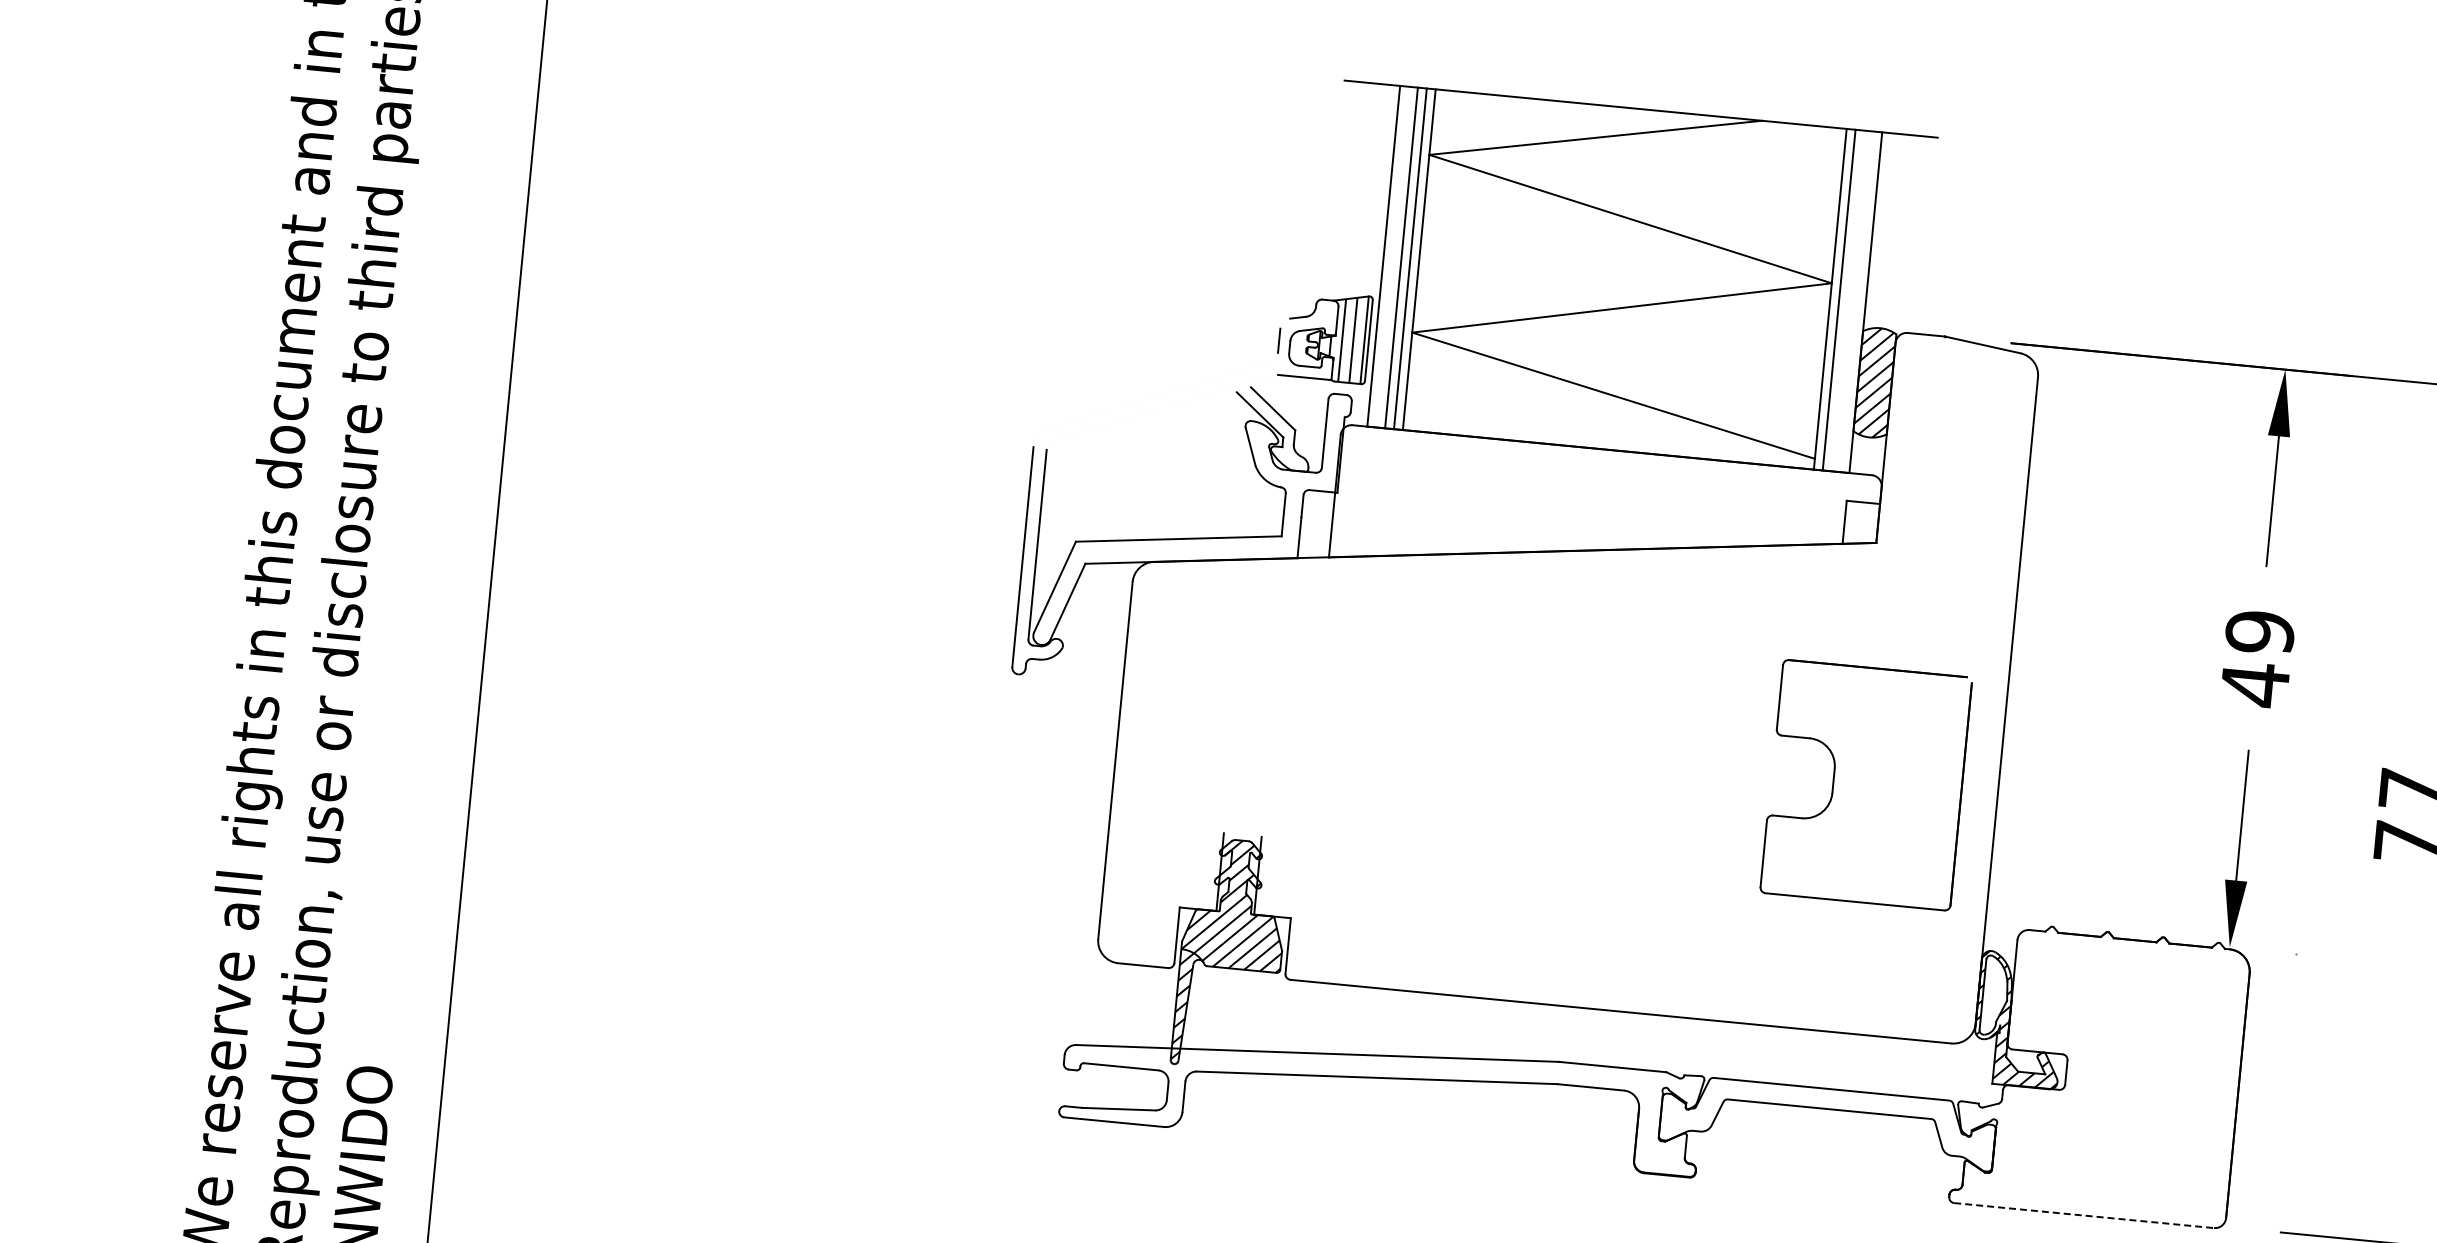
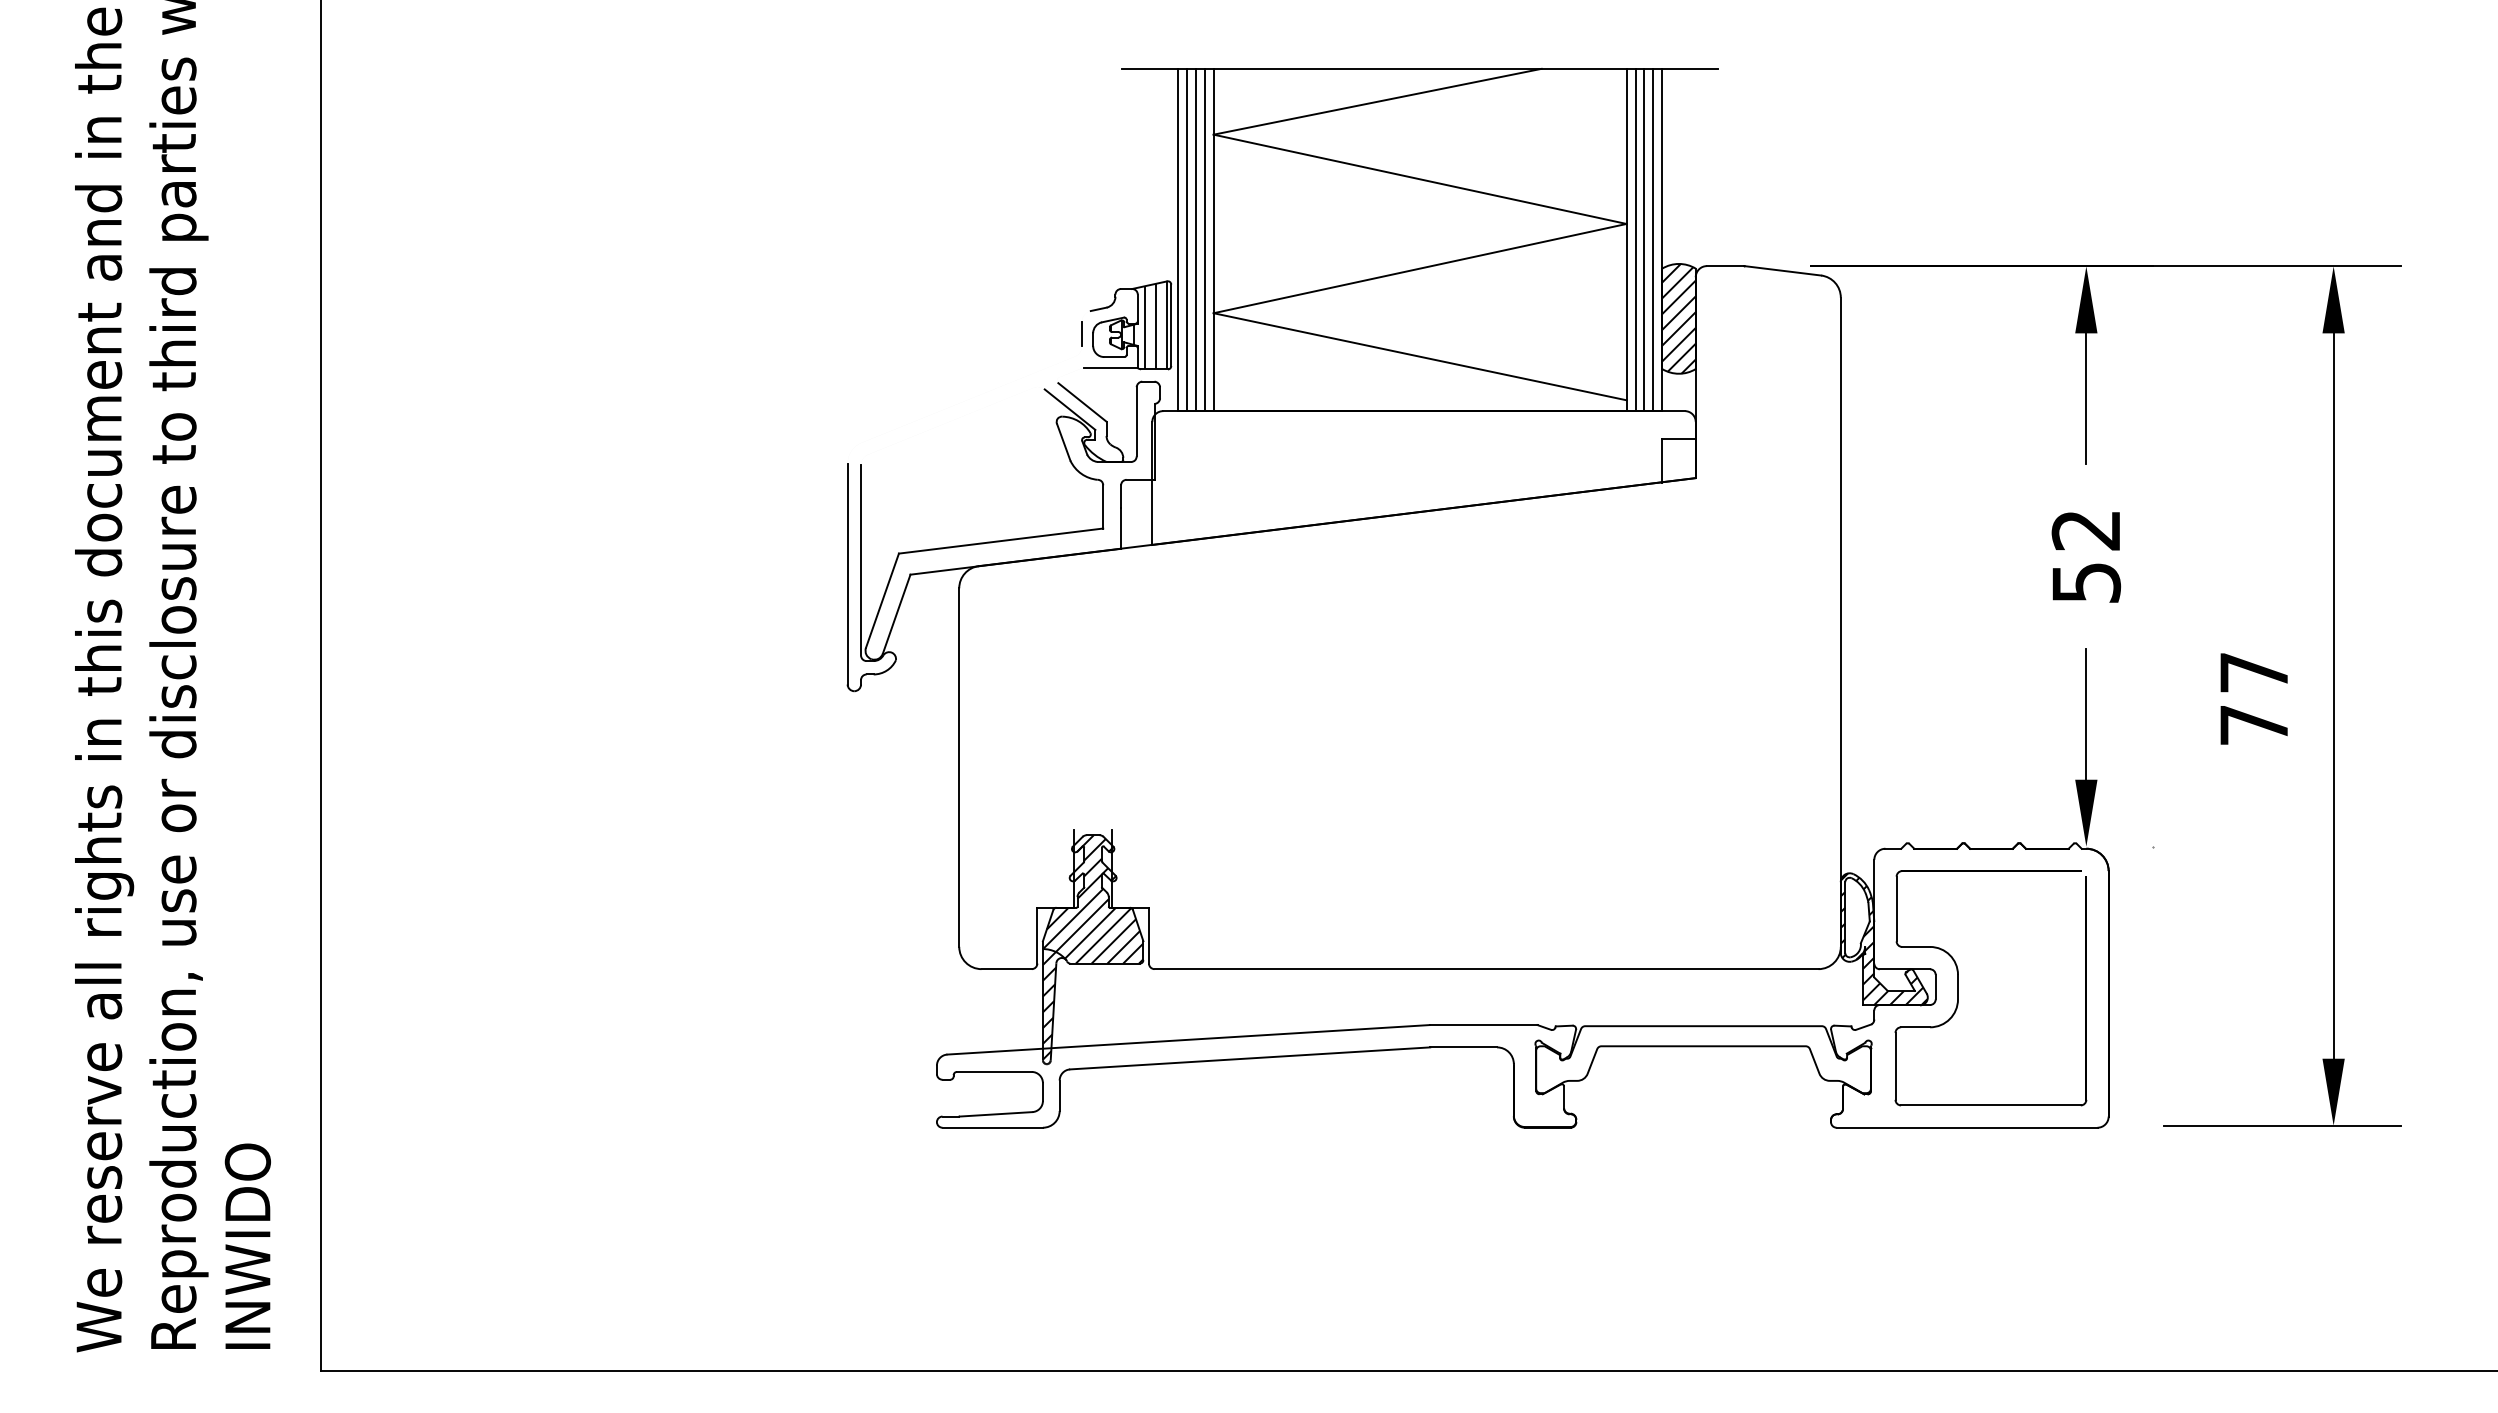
line: (1392, 256) -> (1186, 239), added
line: (1848, 300) -> (1644, 239), added
line: (1857, 301) -> (1653, 239), added
text: (2257, 658) -> (2086, 556), 49 -> 52
part: (1833, 782) -> (1958, 988), moved
line: (2084, 1215) -> (1967, 1127), dashed -> solid

